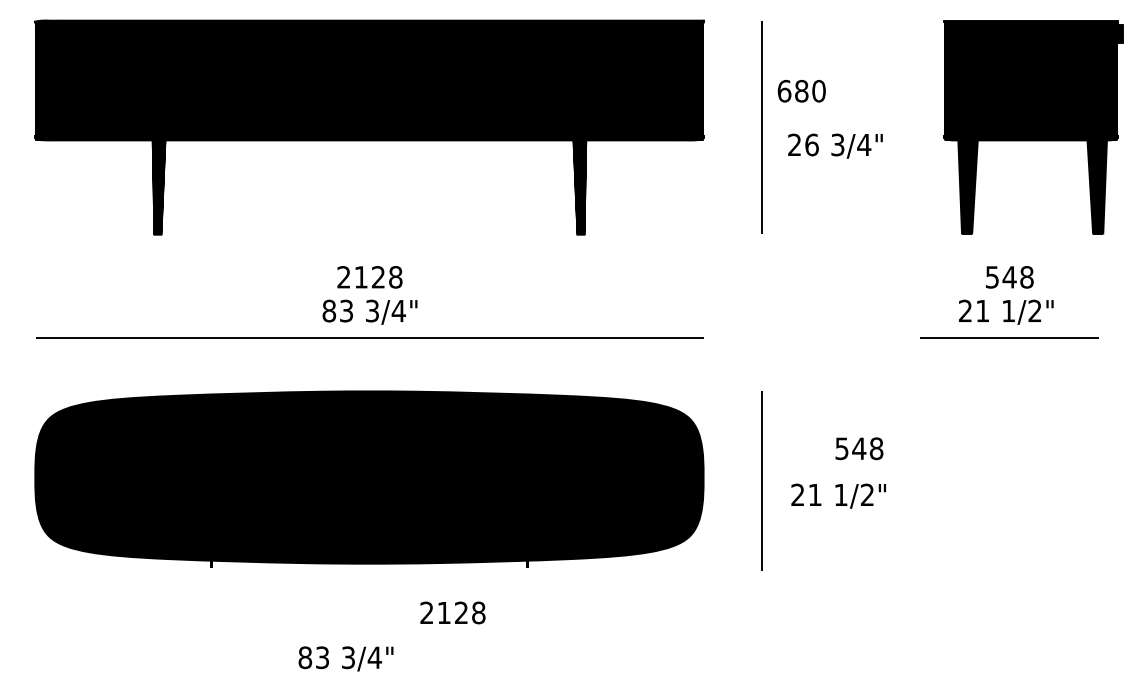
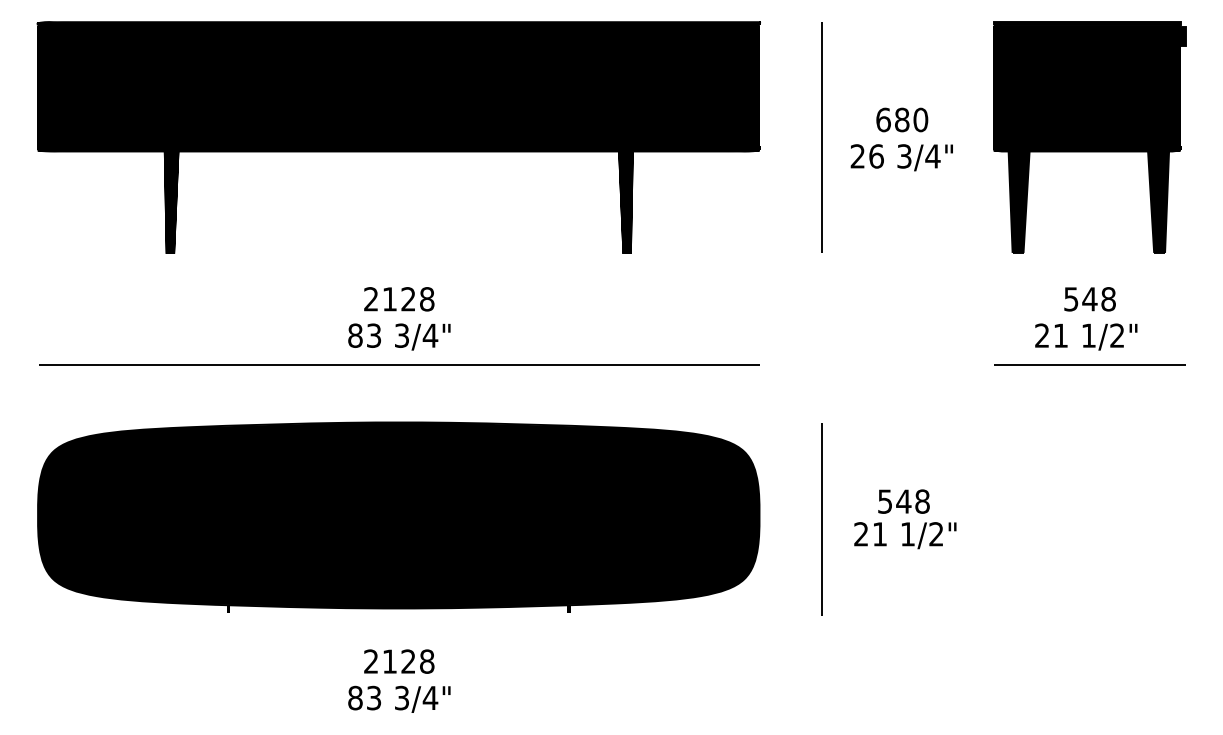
text: (801, 90) -> (901, 119), moved
part: (1033, 127) -> (1089, 137), moved
text: (859, 448) -> (904, 501), moved
text: (452, 612) -> (398, 661), moved
text: (345, 658) -> (398, 698), moved

